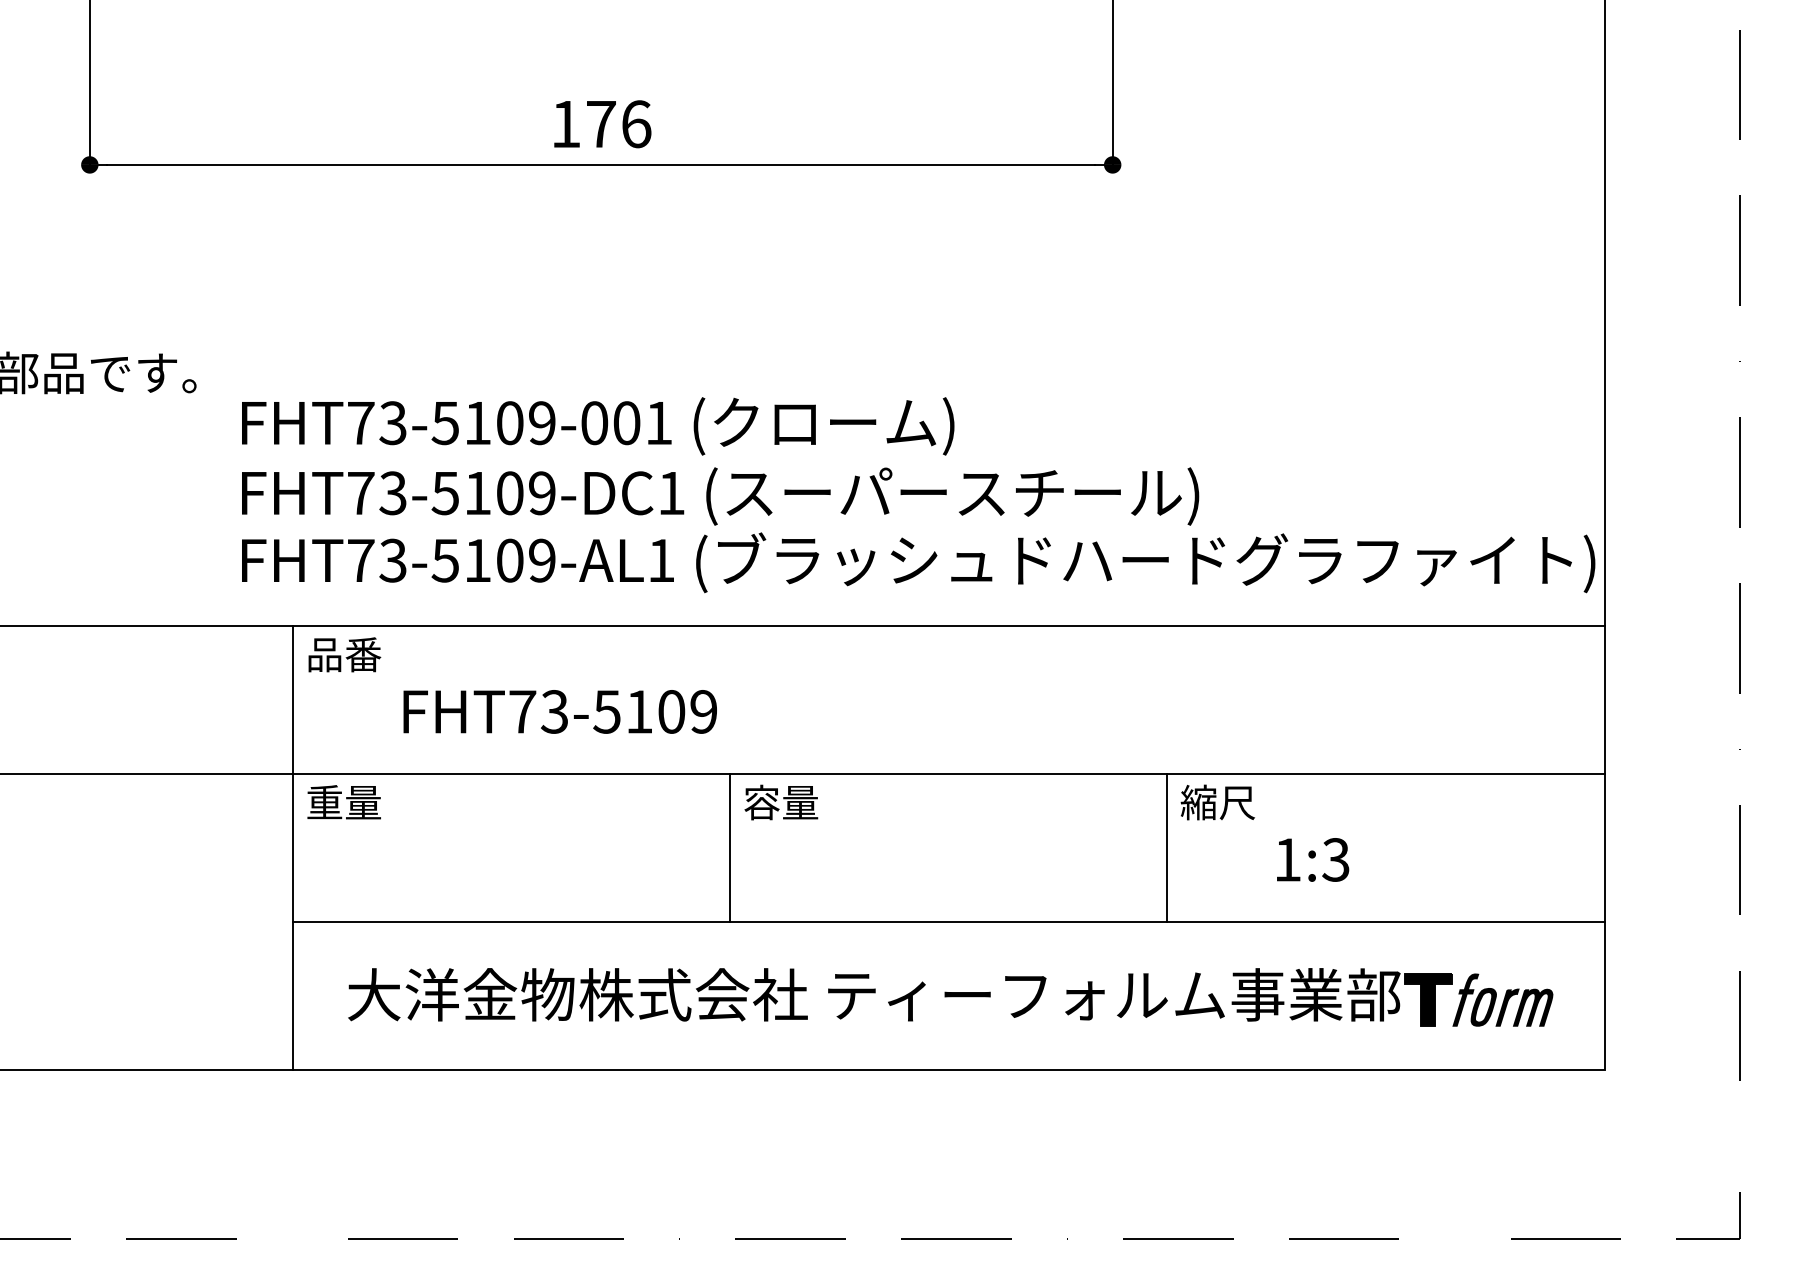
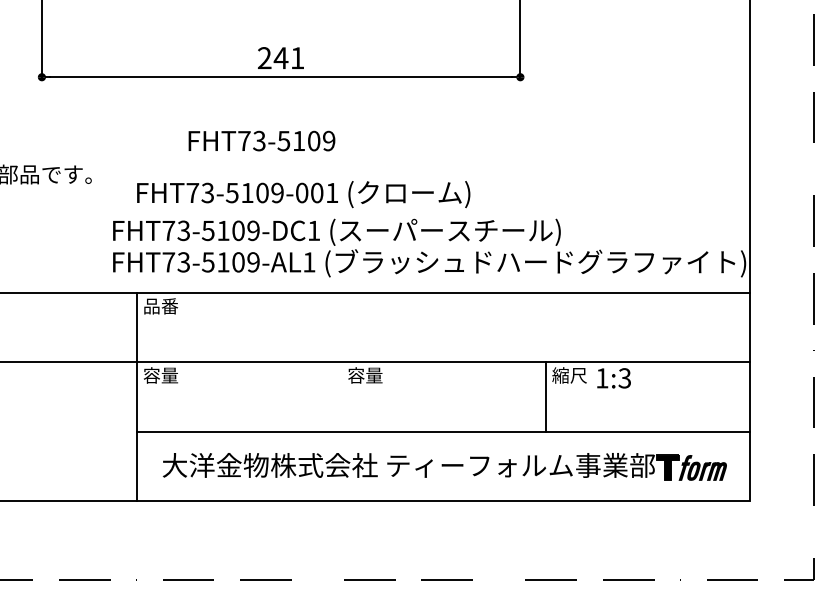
text: (599, 124) -> (280, 58), 176 -> 241
text: (597, 426) -> (303, 194), moved
text: (559, 710) -> (261, 140), moved
text: (324, 802) -> (151, 375), 重量 -> 容量
line: (730, 847) -> (341, 396), removed
text: (1311, 860) -> (613, 378), moved

